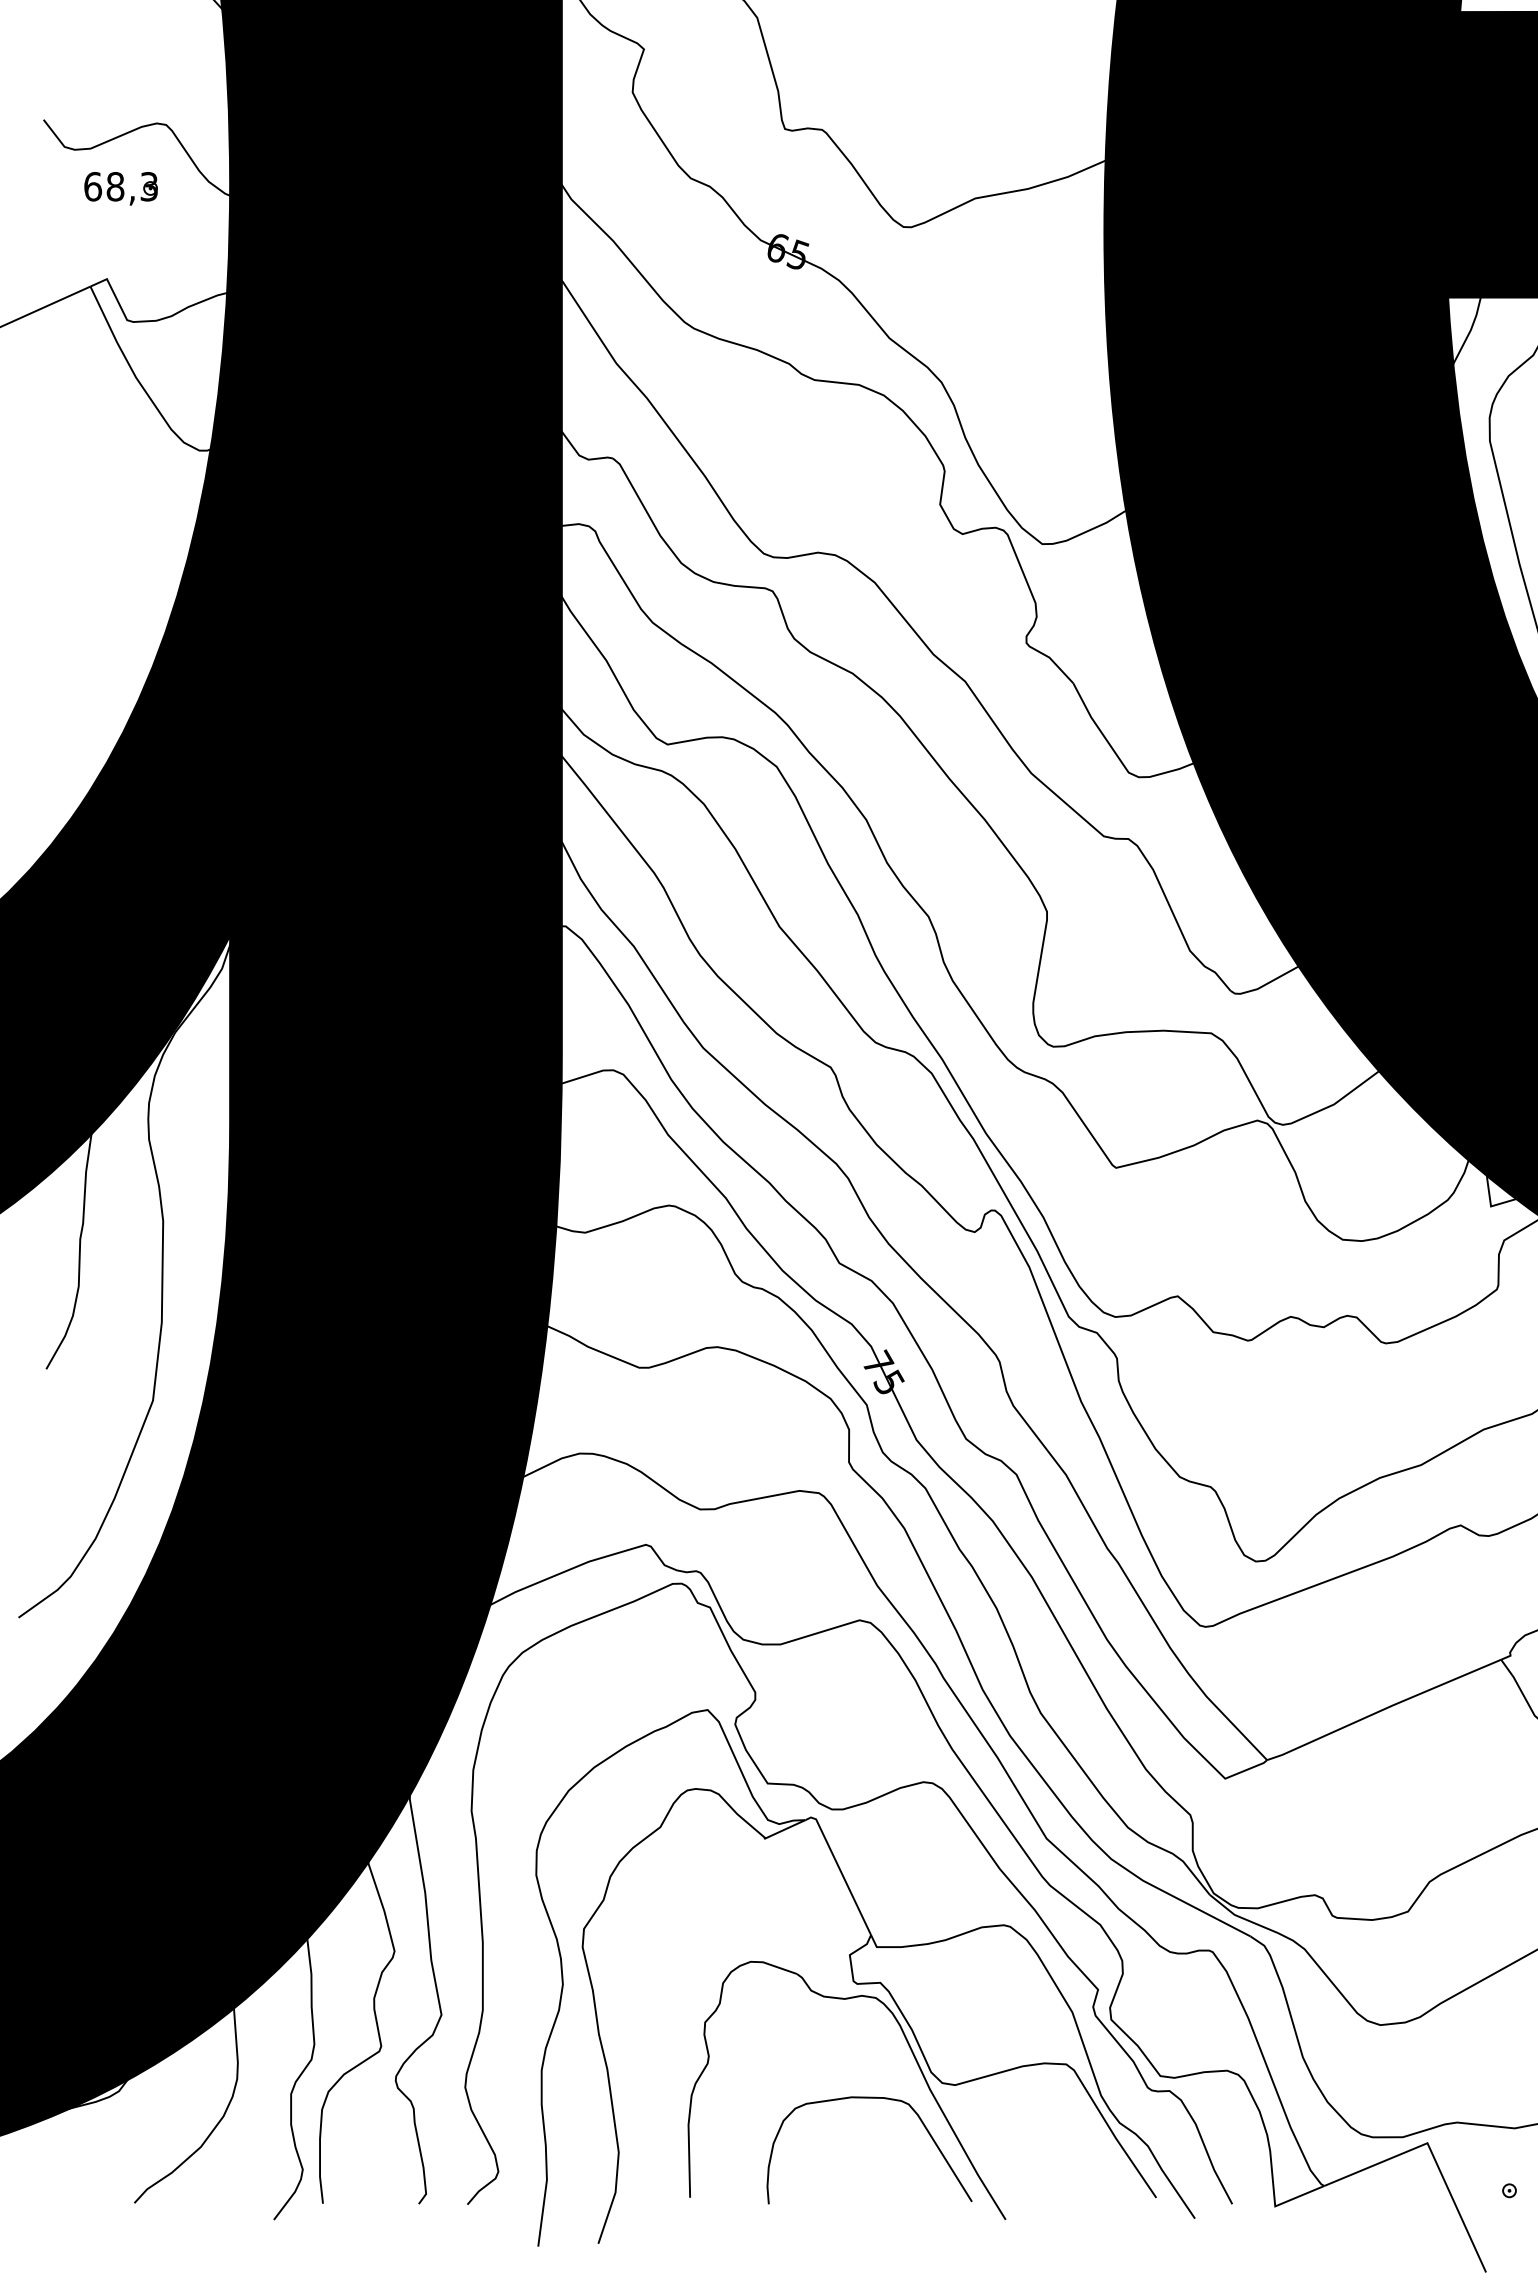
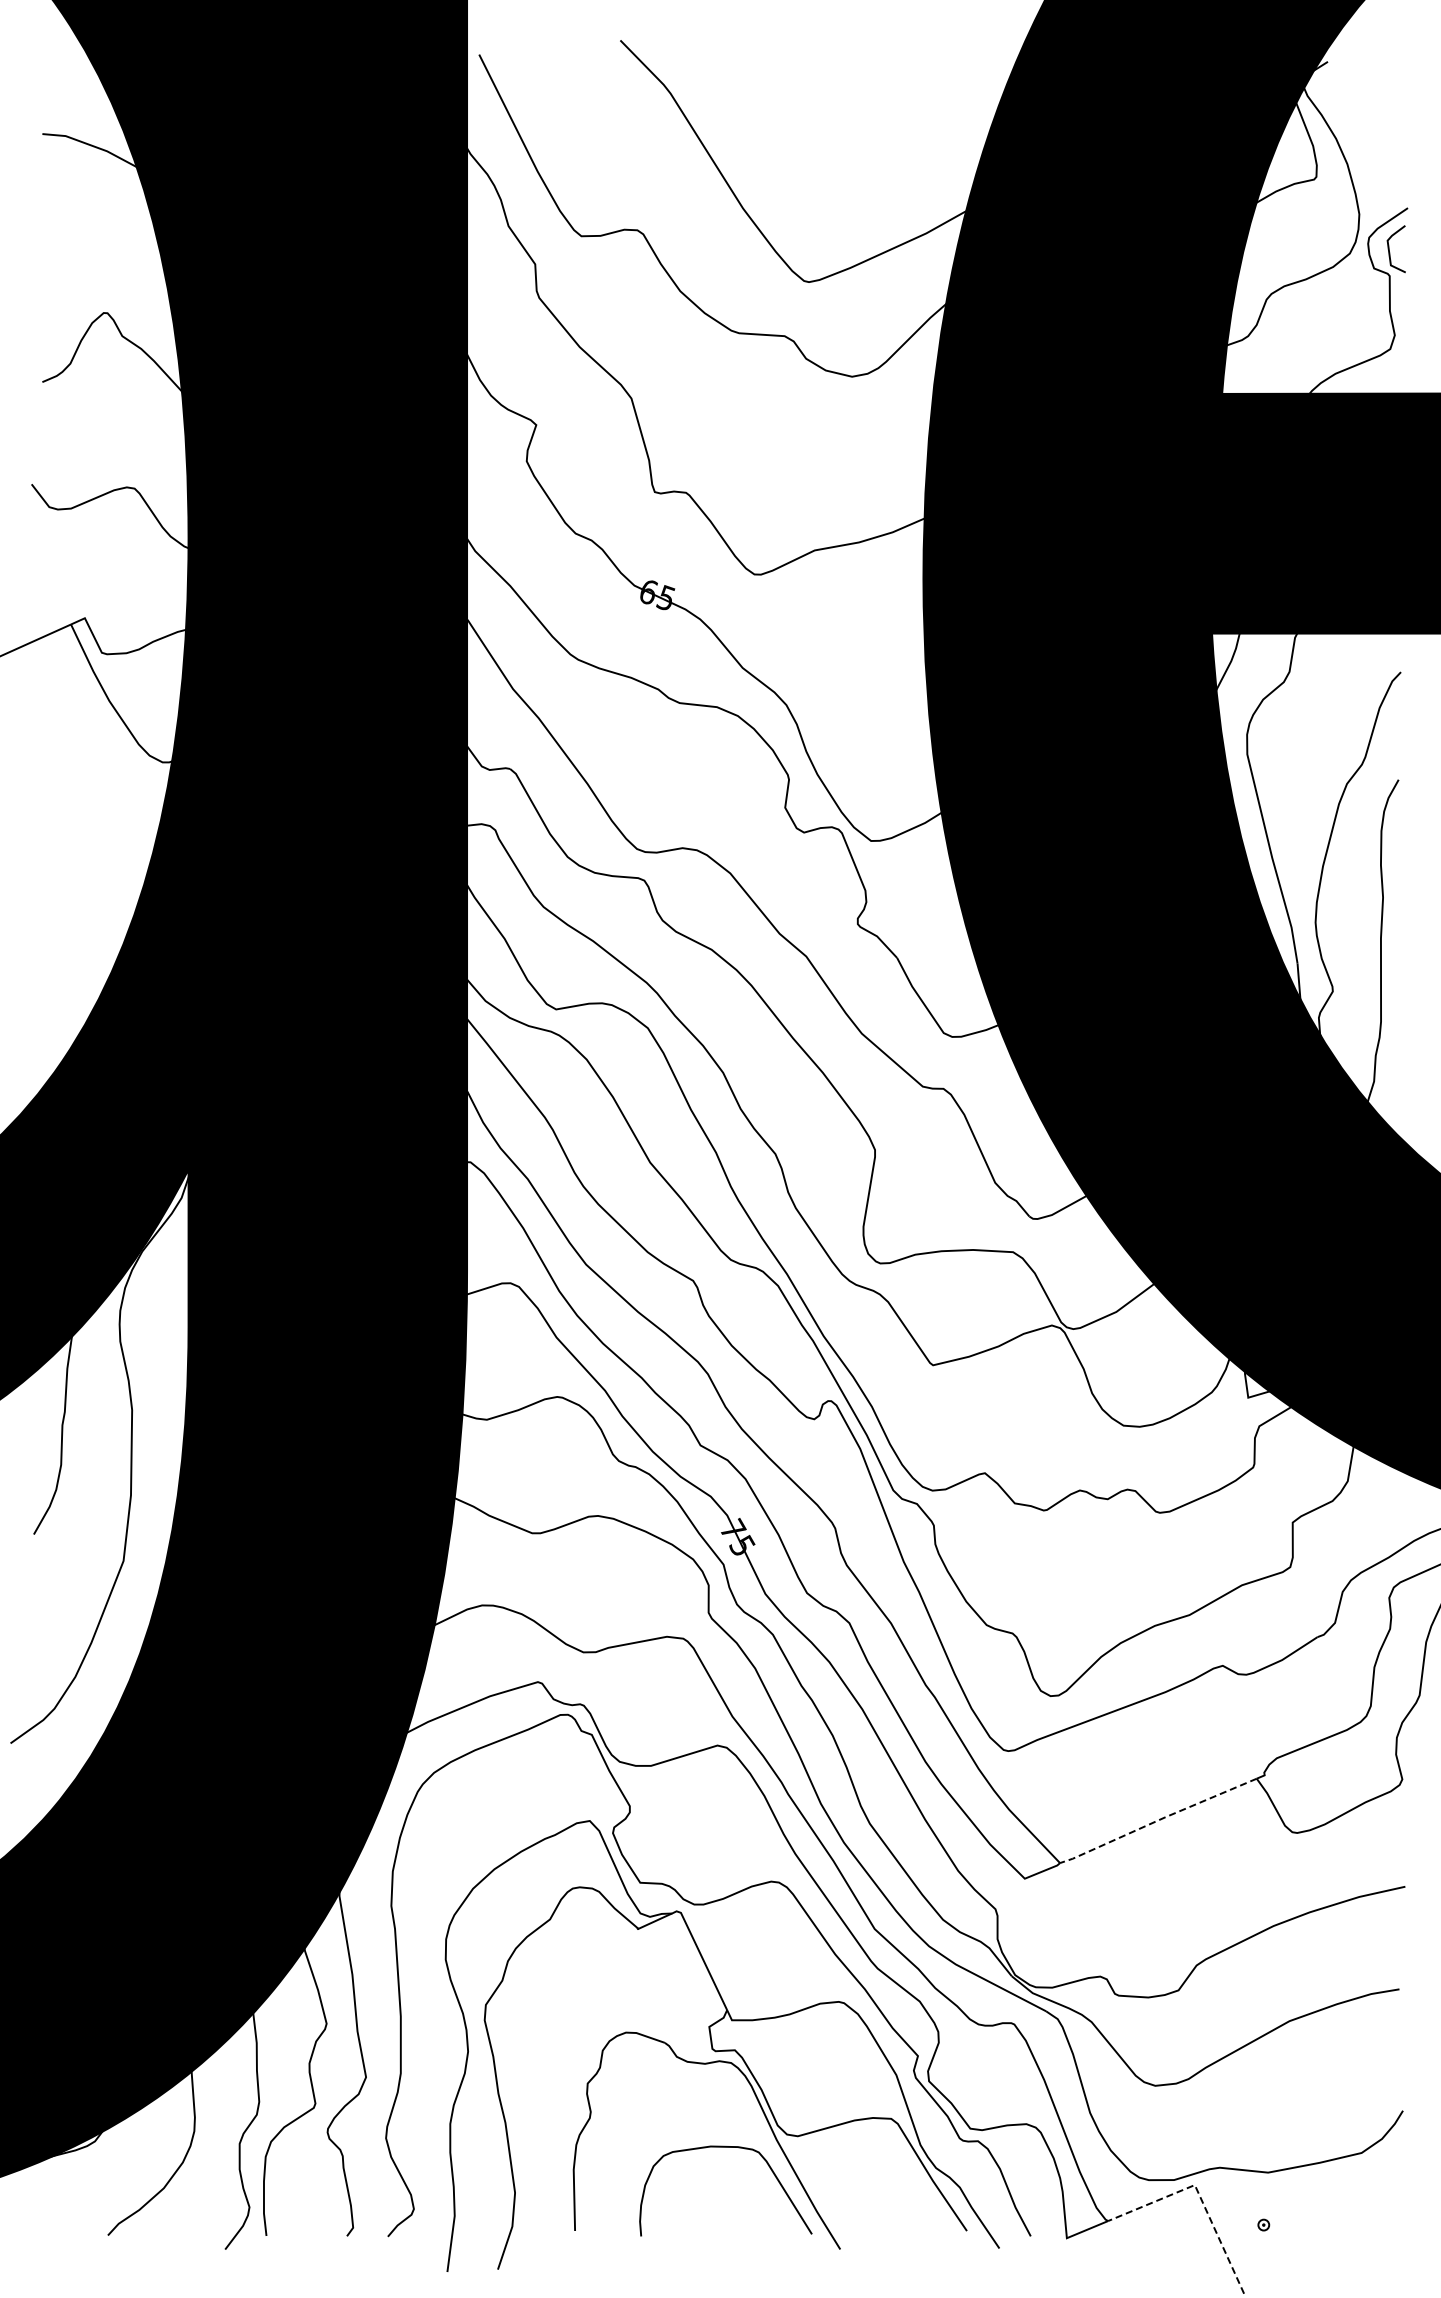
part: (120, 189) -> (96, 542), removed
line: (1383, 1709) -> (1157, 1820), solid -> dashed
line: (1433, 2155) -> (1199, 2195), solid -> dashed

